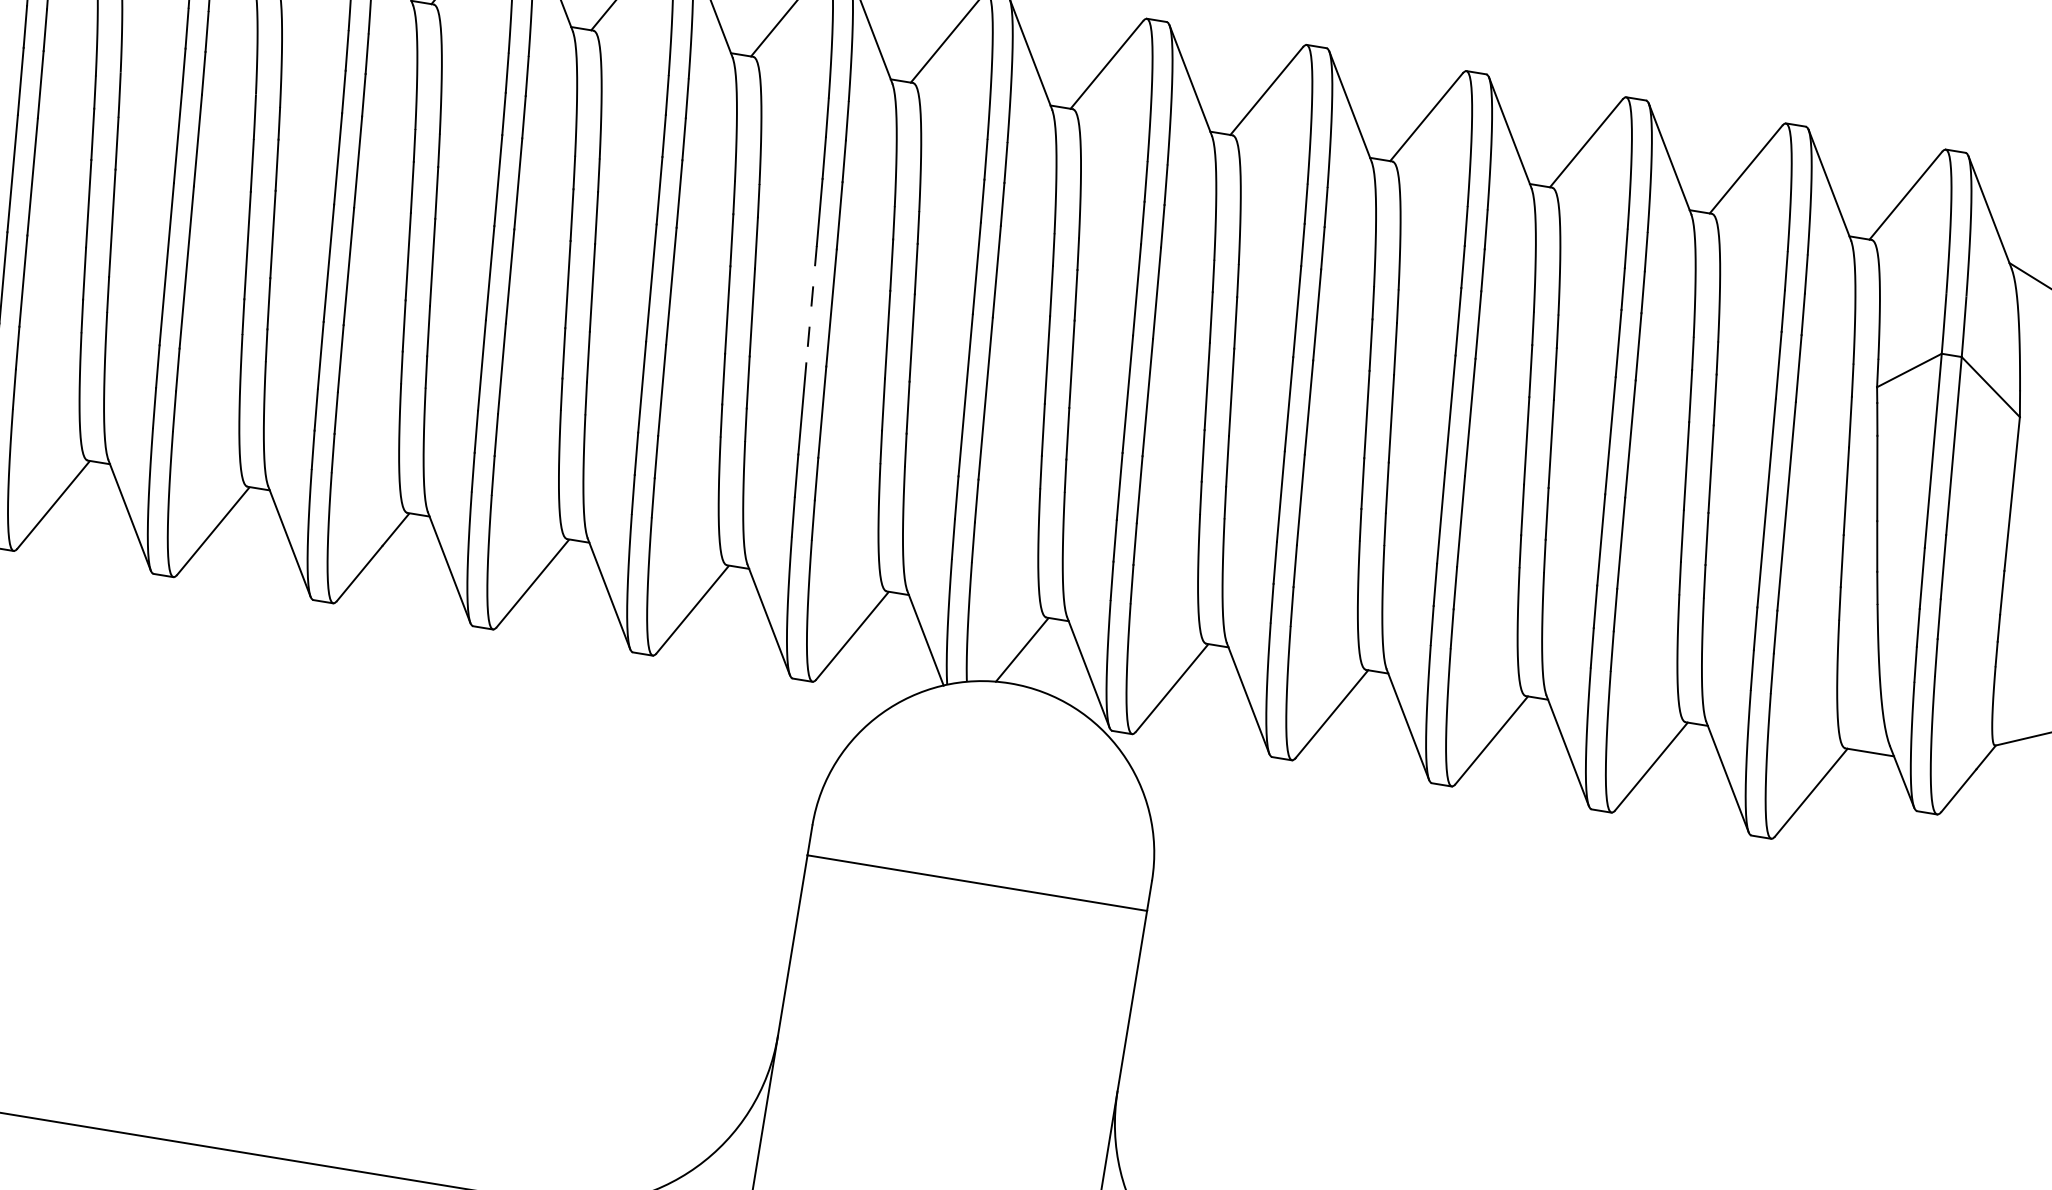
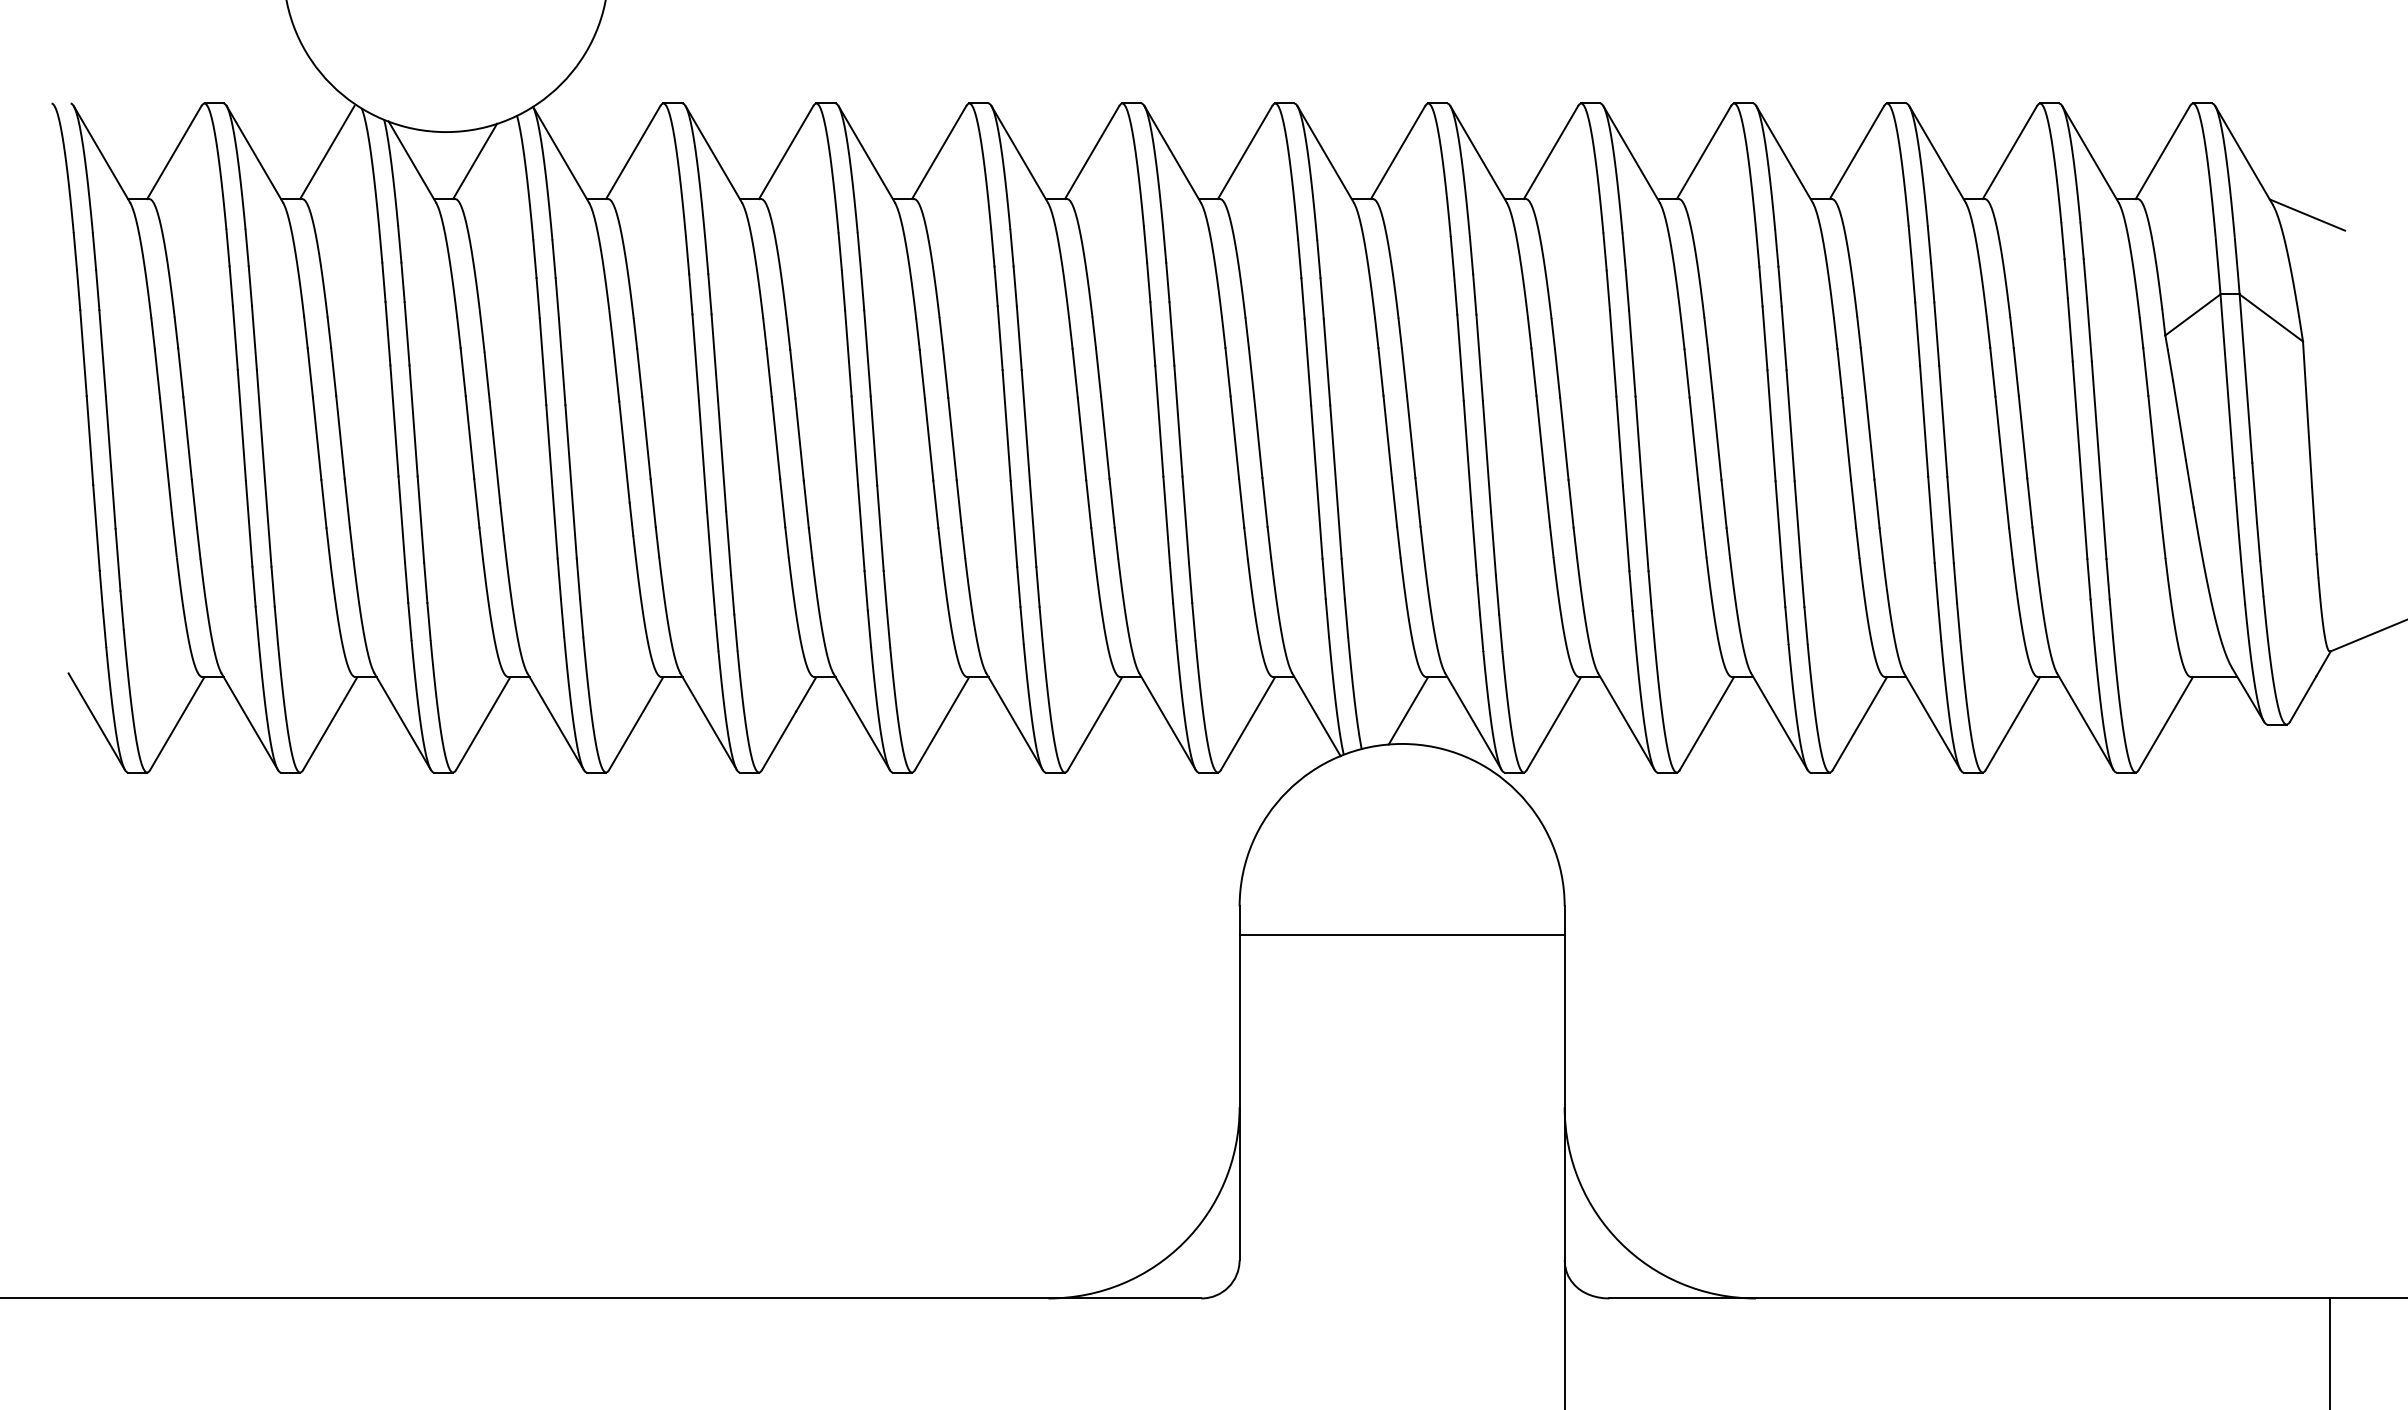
line: (811, 305) -> (1159, 421), dashed -> solid

